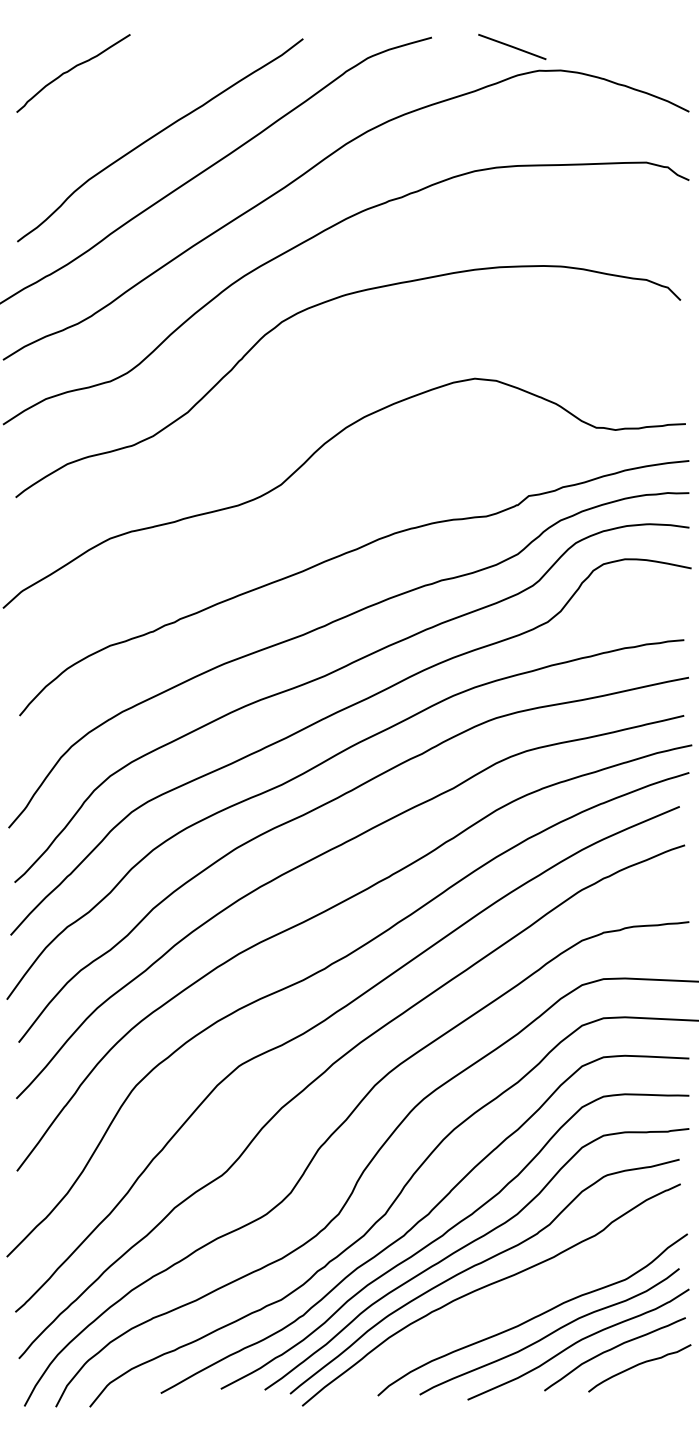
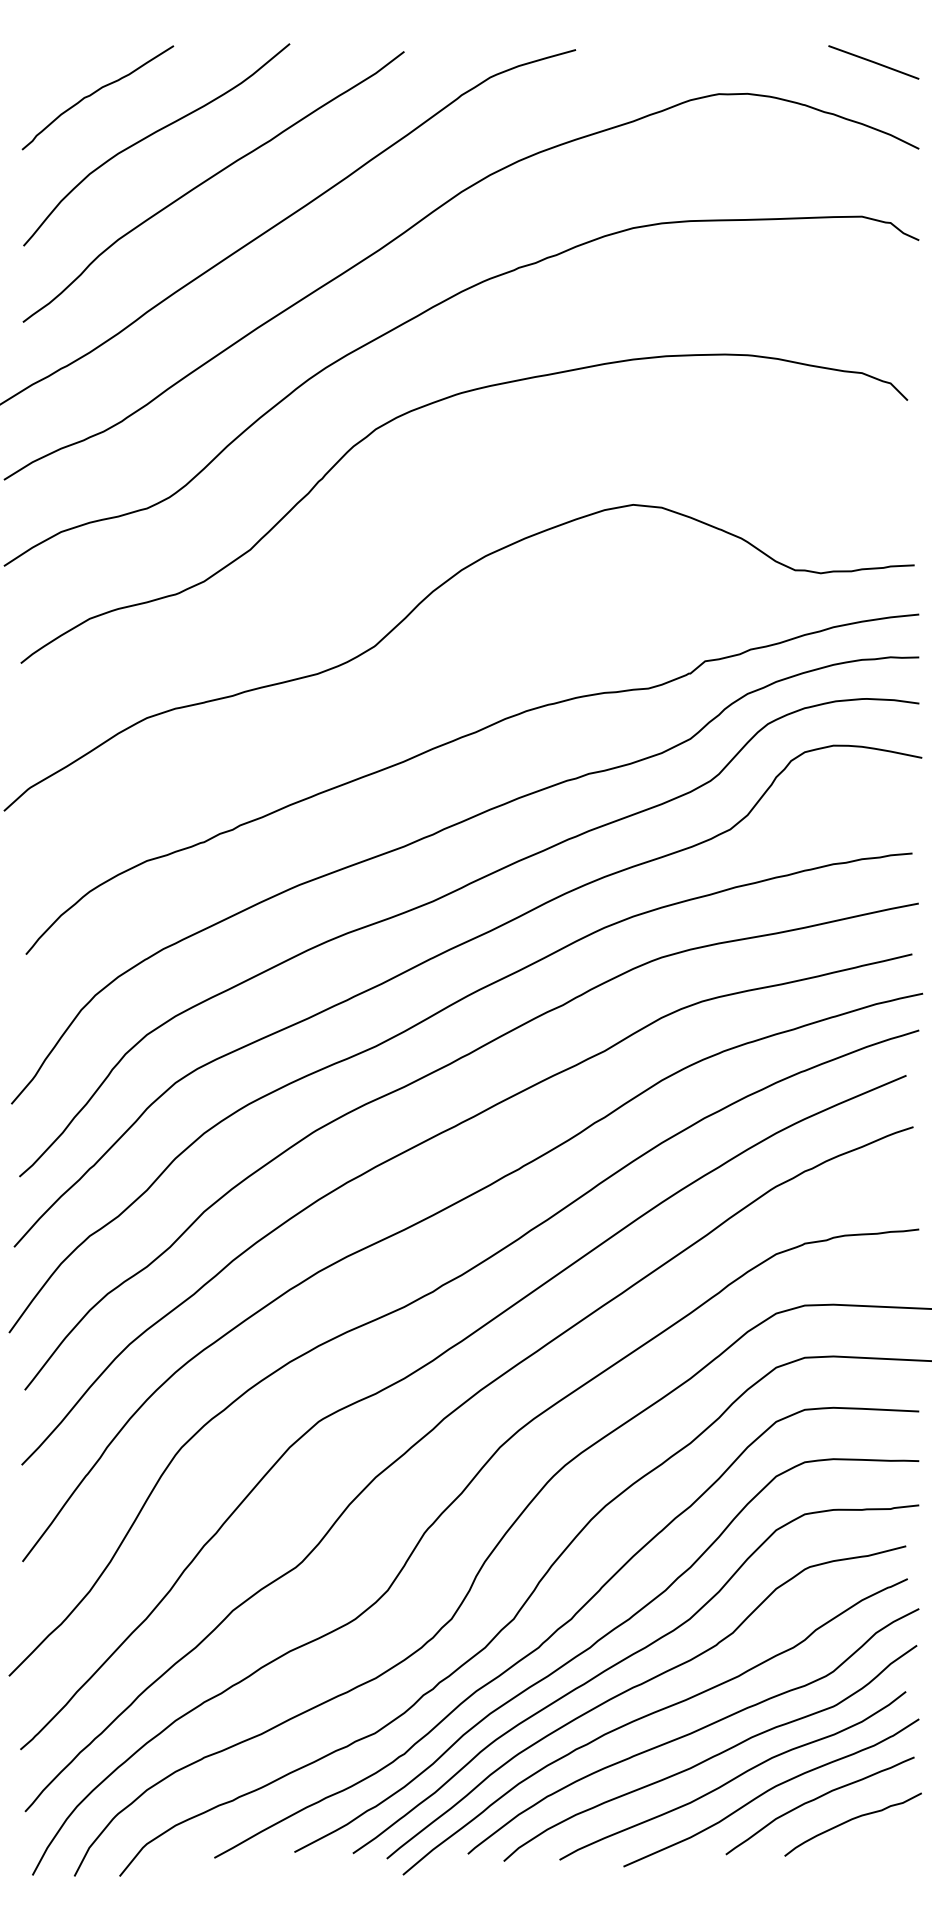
line: (512, 46) -> (874, 61), moved
curve: (113, 102) -> (151, 136), added
curve: (519, 1298) -> (692, 1731), added

